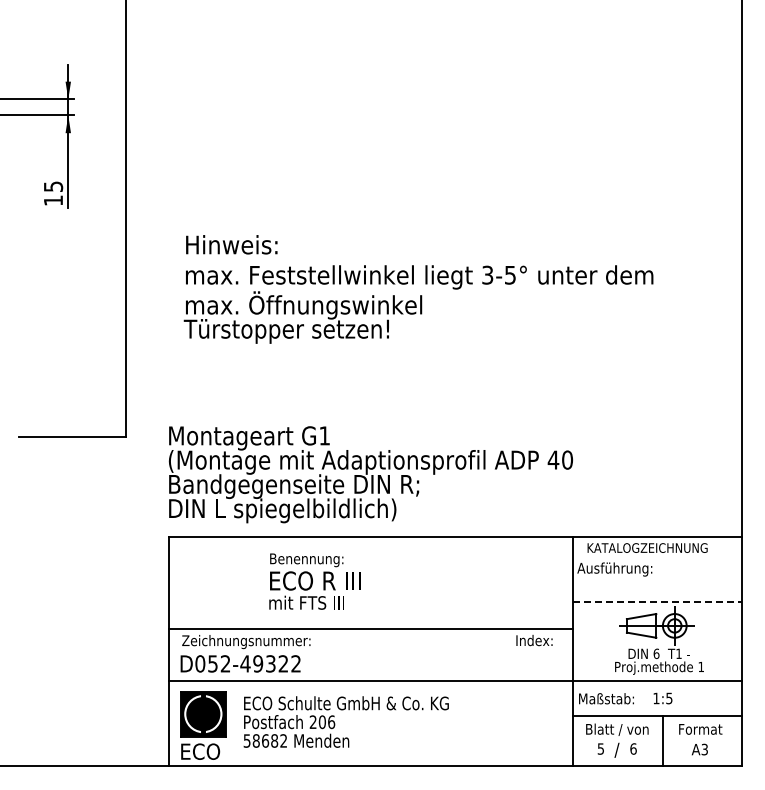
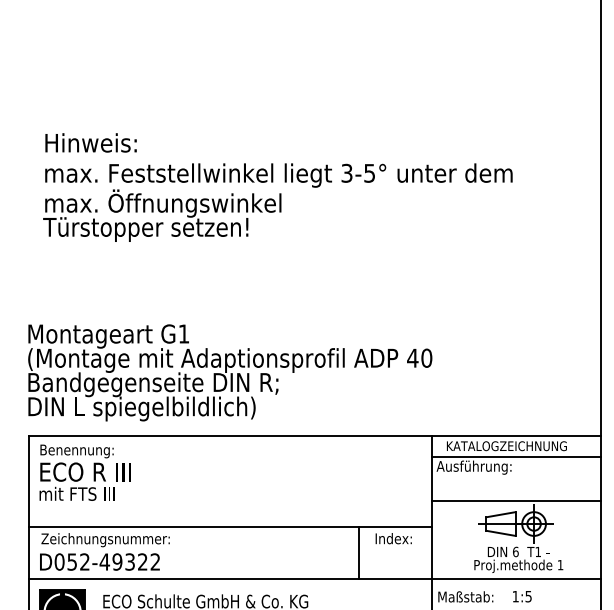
line: (656, 558) -> (515, 456), added
text: (314, 581) -> (84, 472), moved
line: (657, 602) -> (516, 500), dashed -> solid
line: (499, 655) -> (358, 553), added

